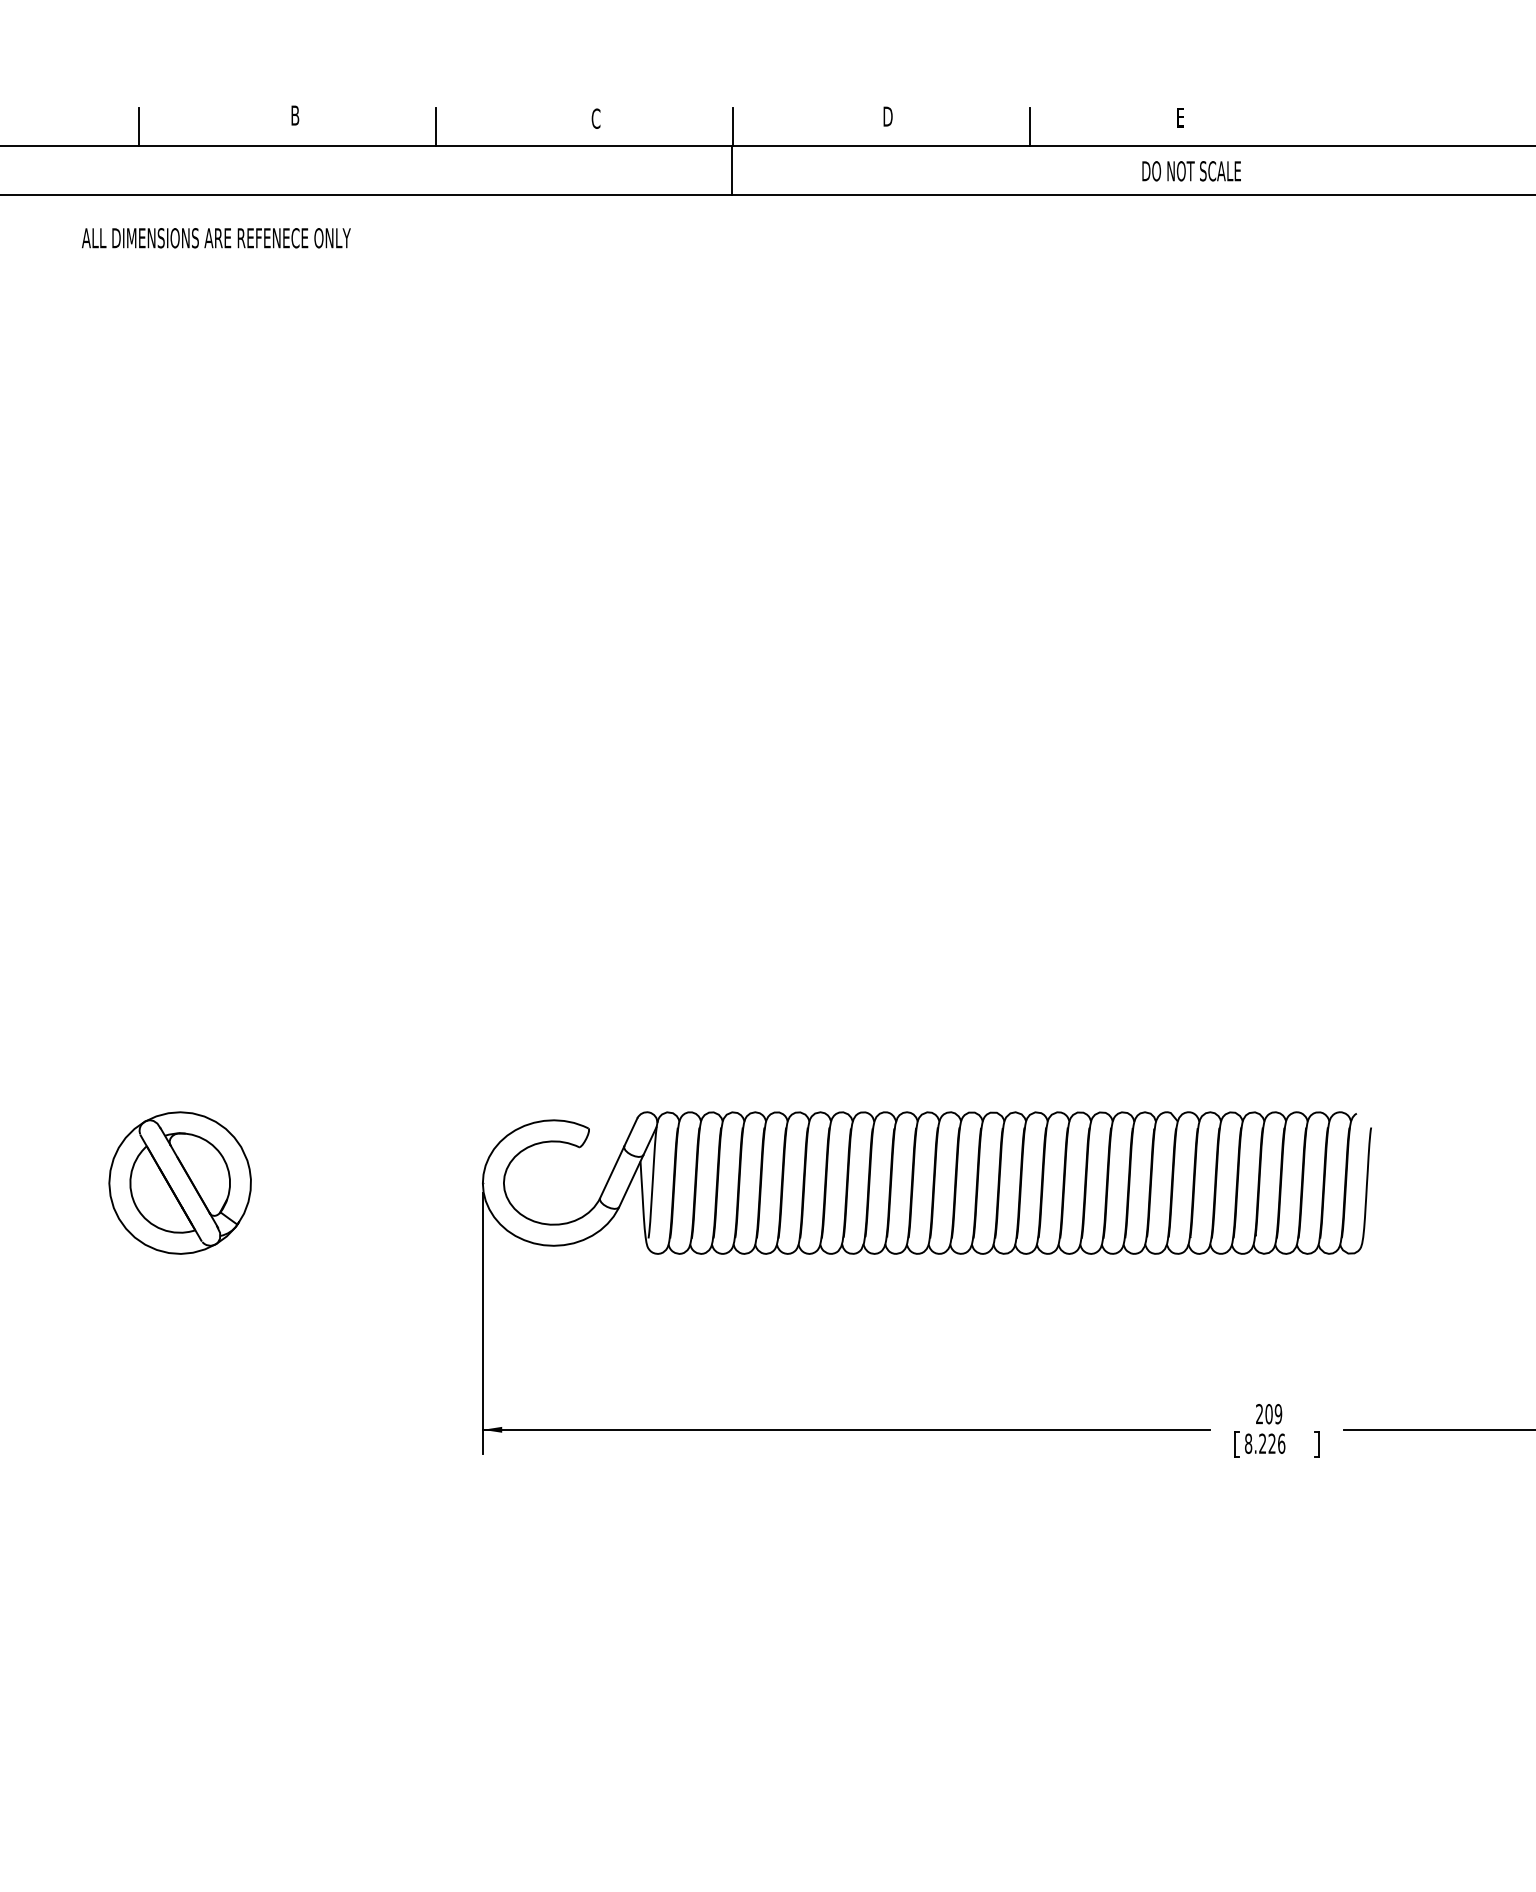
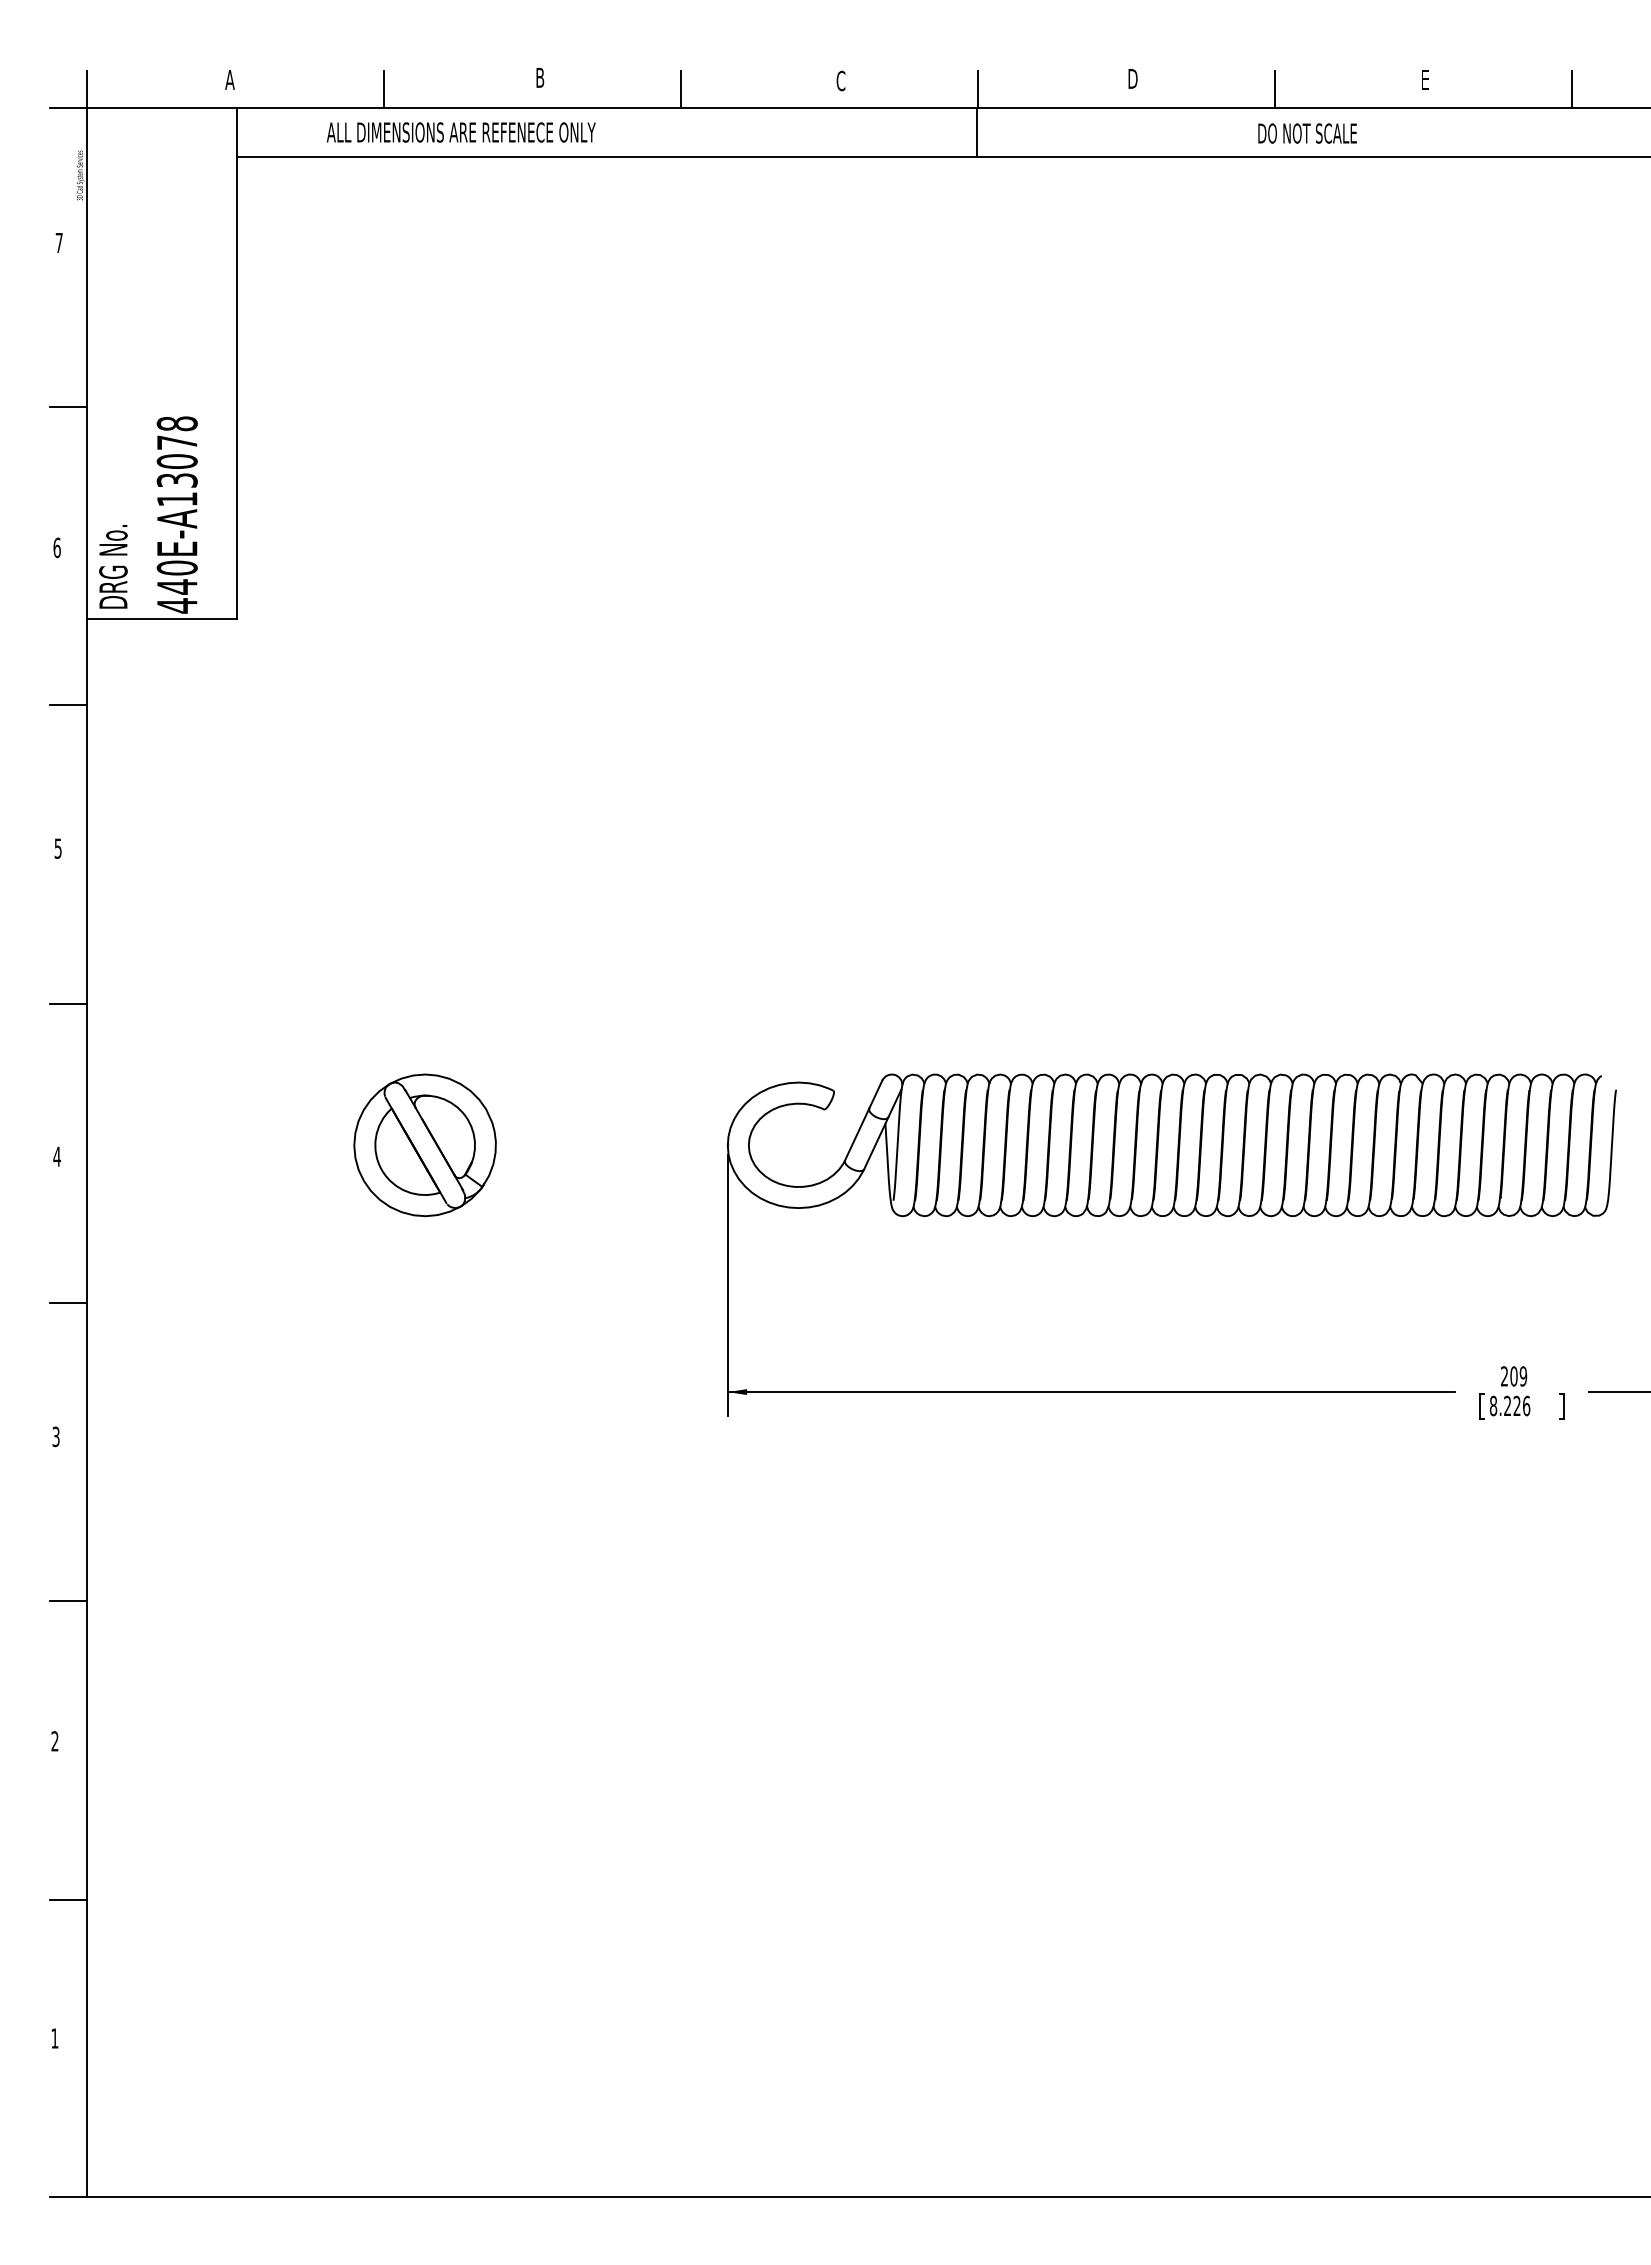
line: (1326, 127) -> (1571, 89), added
text: (1191, 171) -> (1307, 133), moved
text: (216, 238) -> (461, 132), moved

